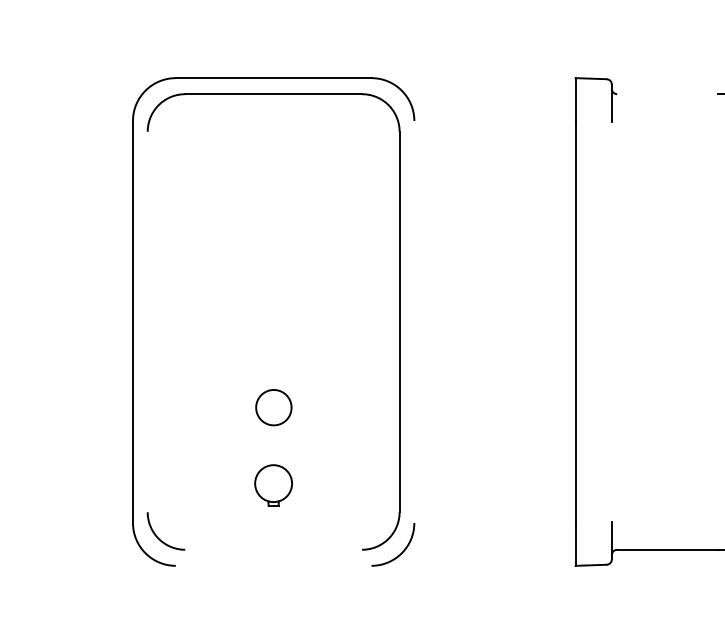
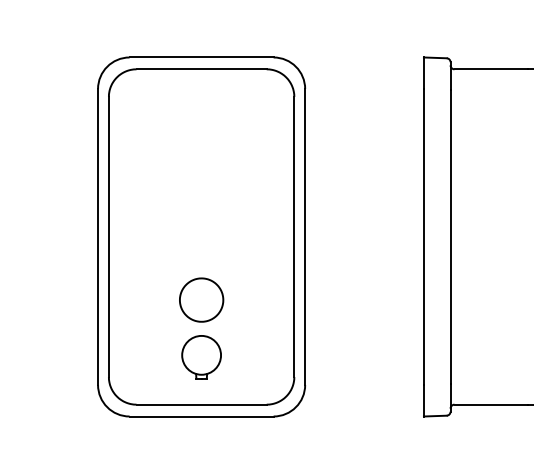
line: (667, 94) -> (491, 69), added
line: (147, 321) -> (108, 236), added
line: (414, 321) -> (305, 236), added
line: (611, 321) -> (450, 236), added
part: (273, 406) -> (201, 299), size x1.67
part: (273, 485) -> (201, 357), size x1.43
line: (273, 549) -> (201, 404), added
line: (273, 565) -> (201, 416), added

